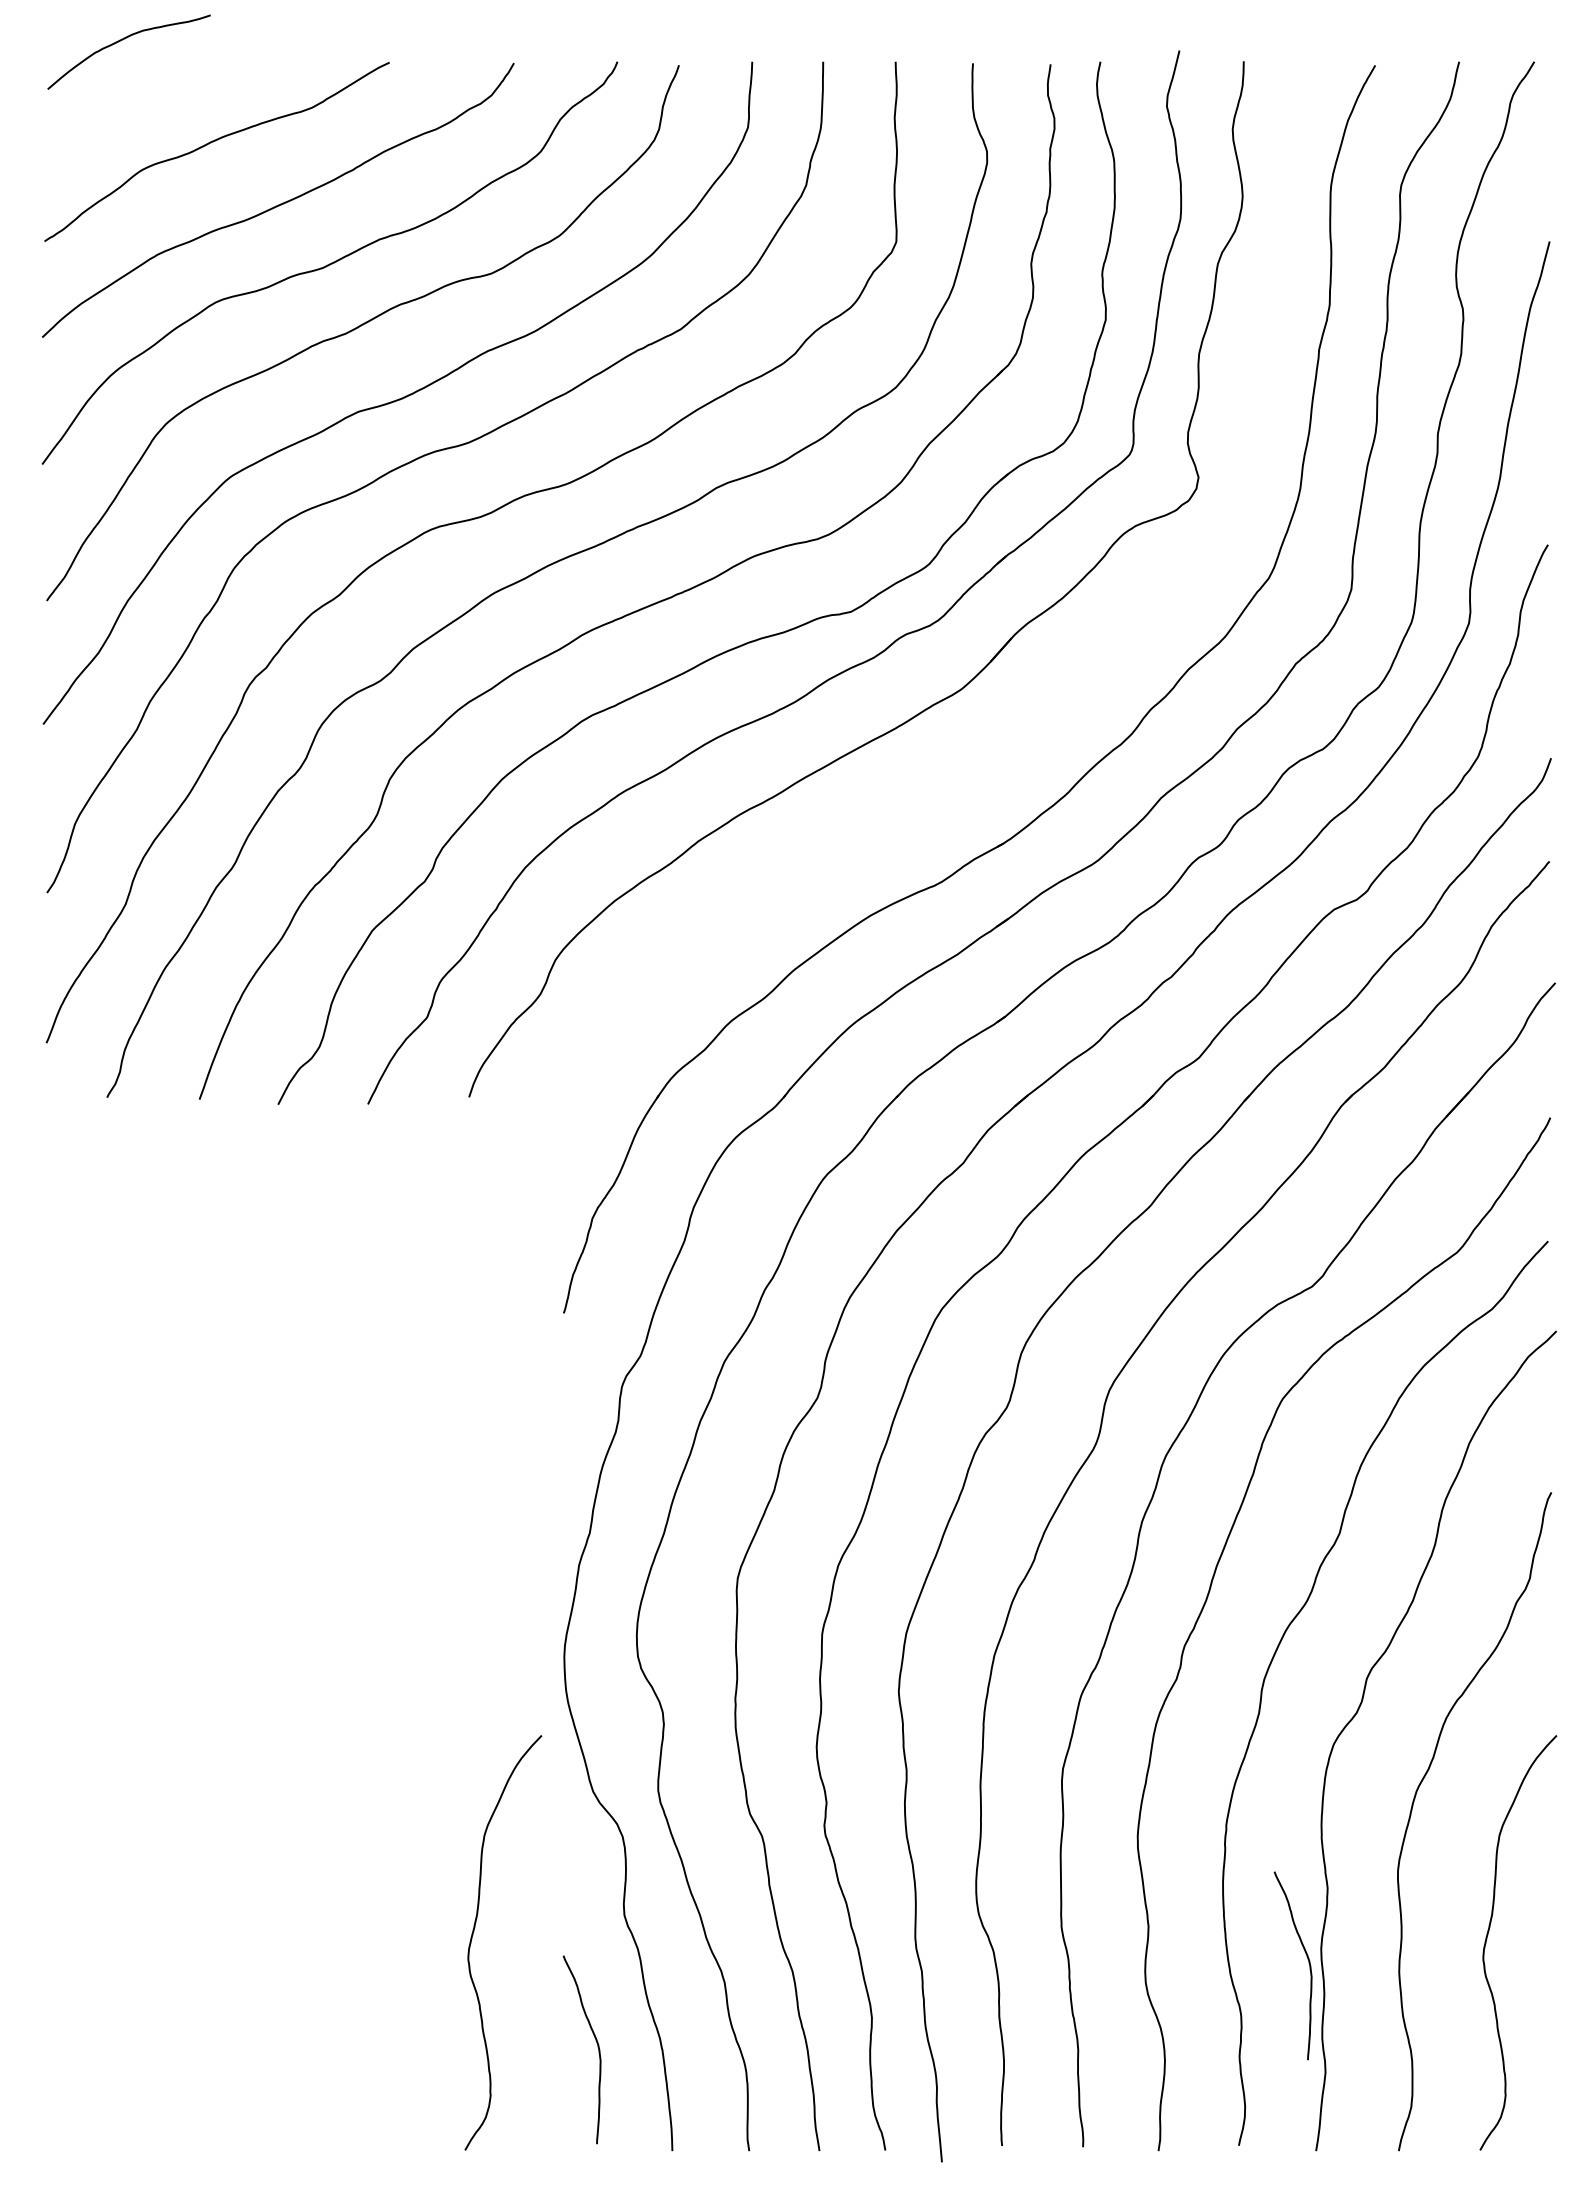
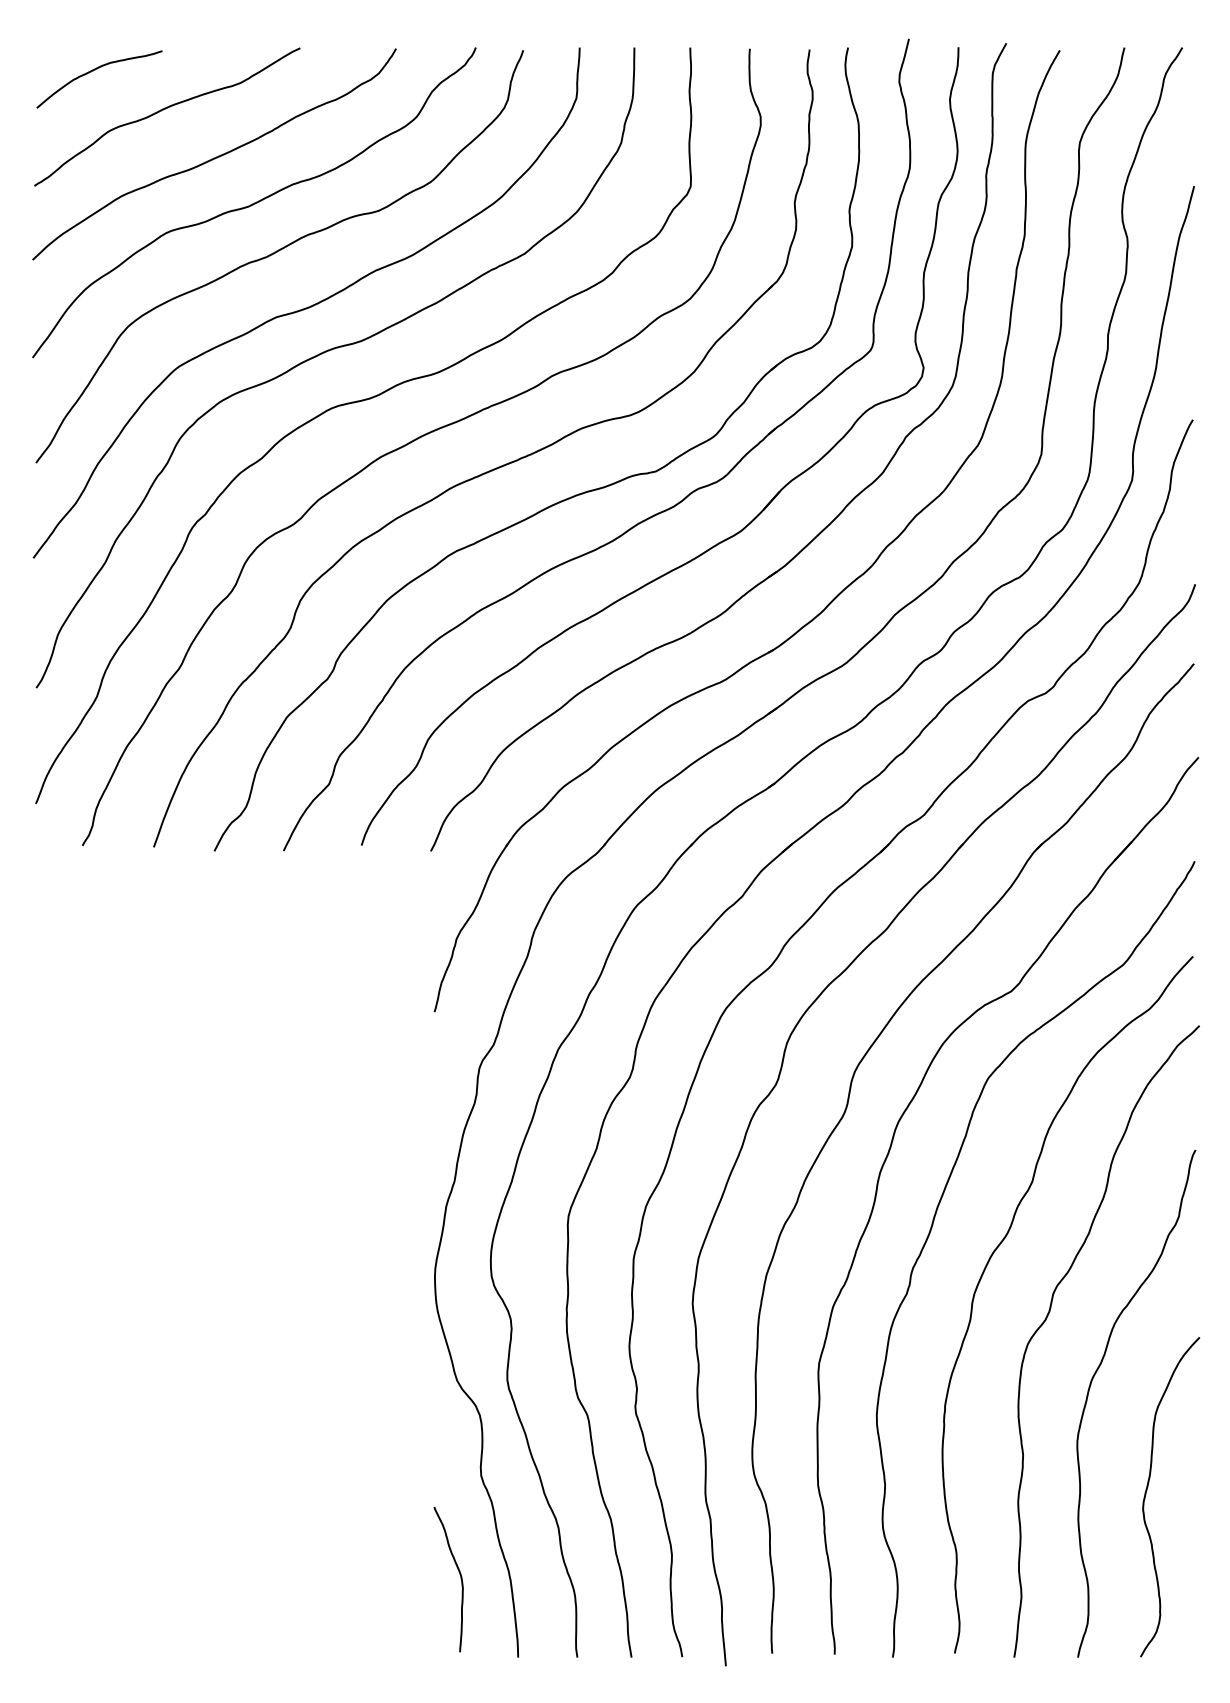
curve: (122, 40) -> (94, 70), moved
part: (1053, 700) -> (811, 539), added
curve: (473, 1935) -> (364, 1491), removed
curve: (1308, 1963) -> (1008, 1513), removed

